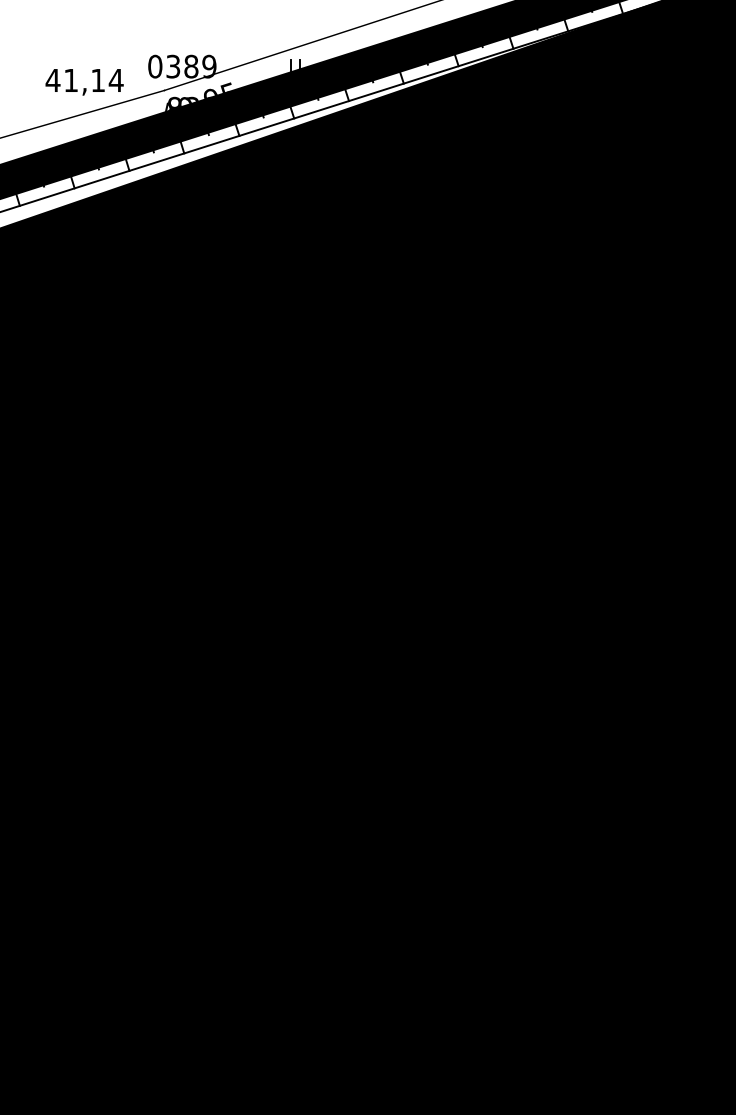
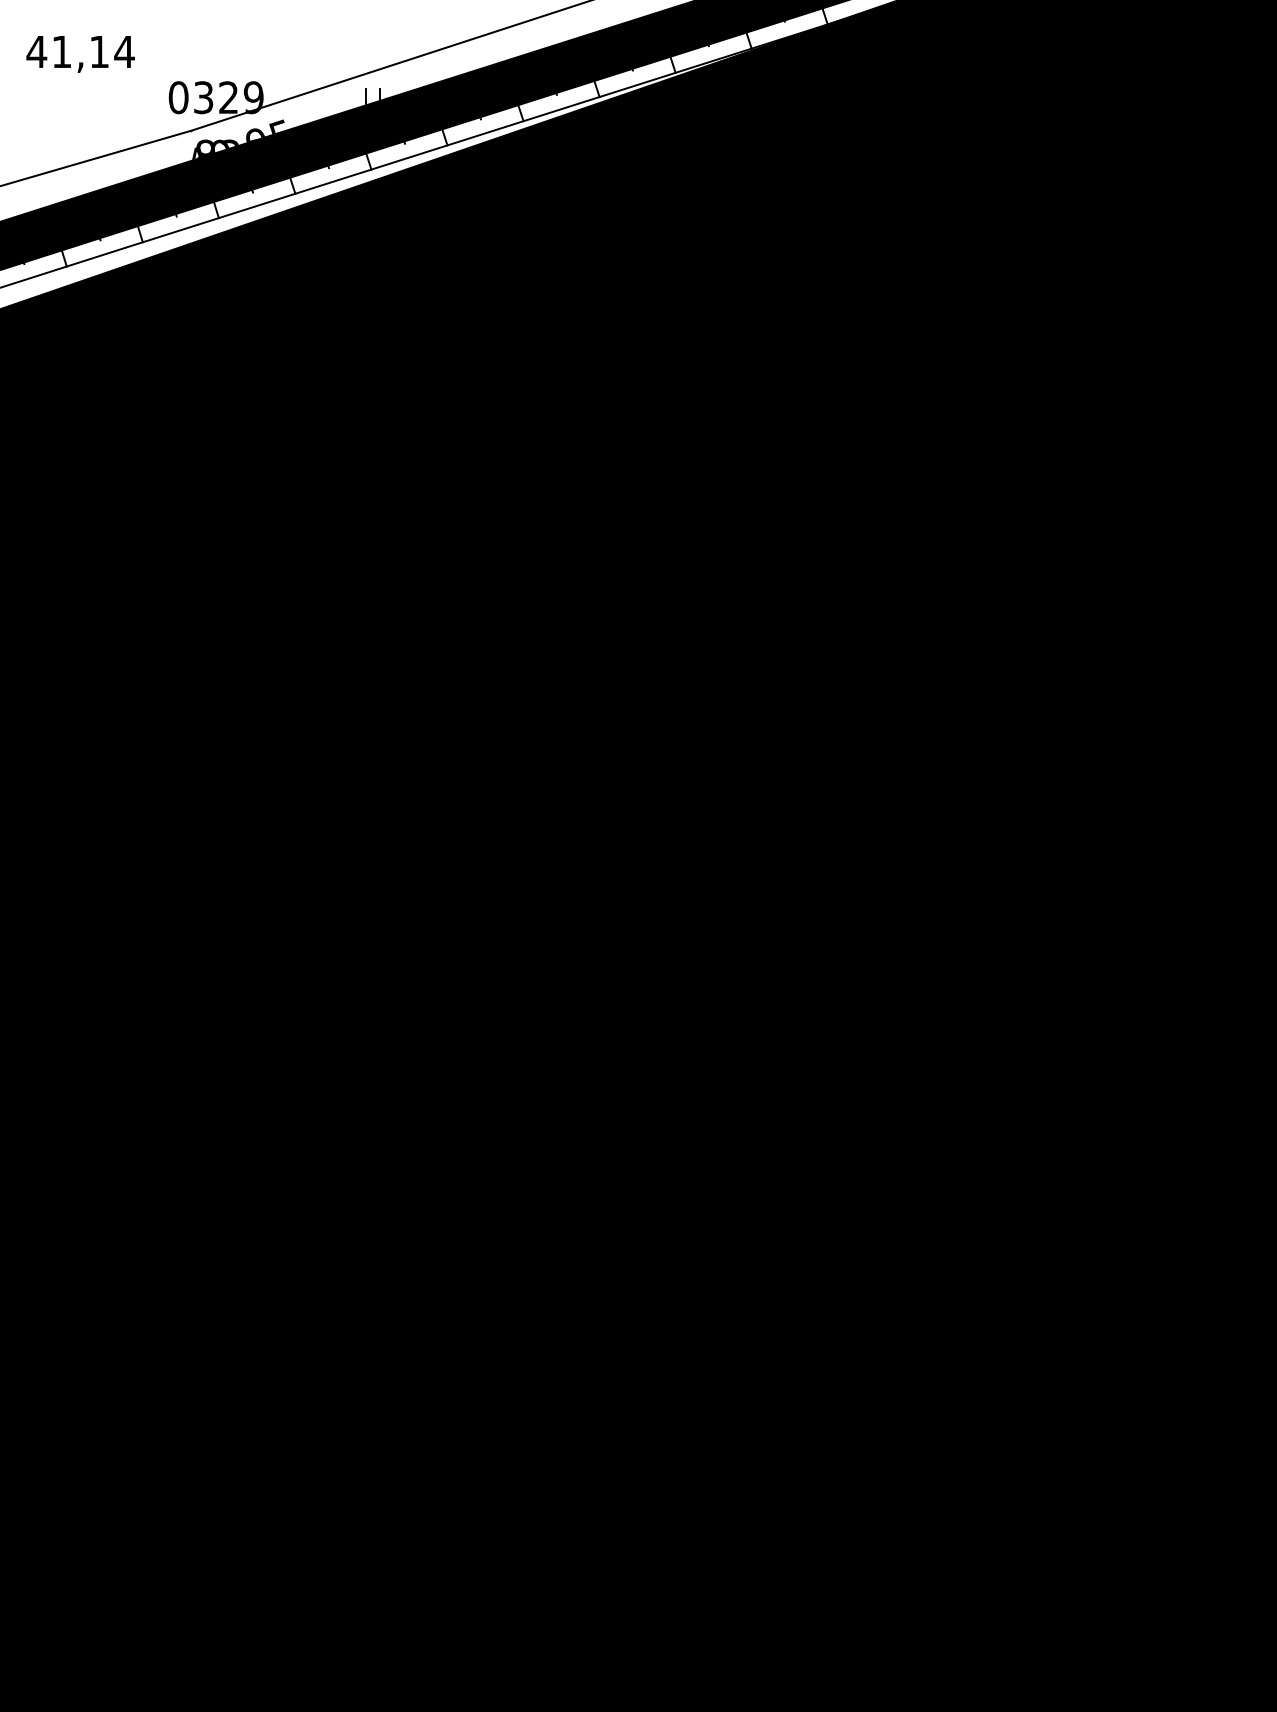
text: (191, 66) -> (228, 97), 389 -> 329
text: (84, 82) -> (80, 54), moved

